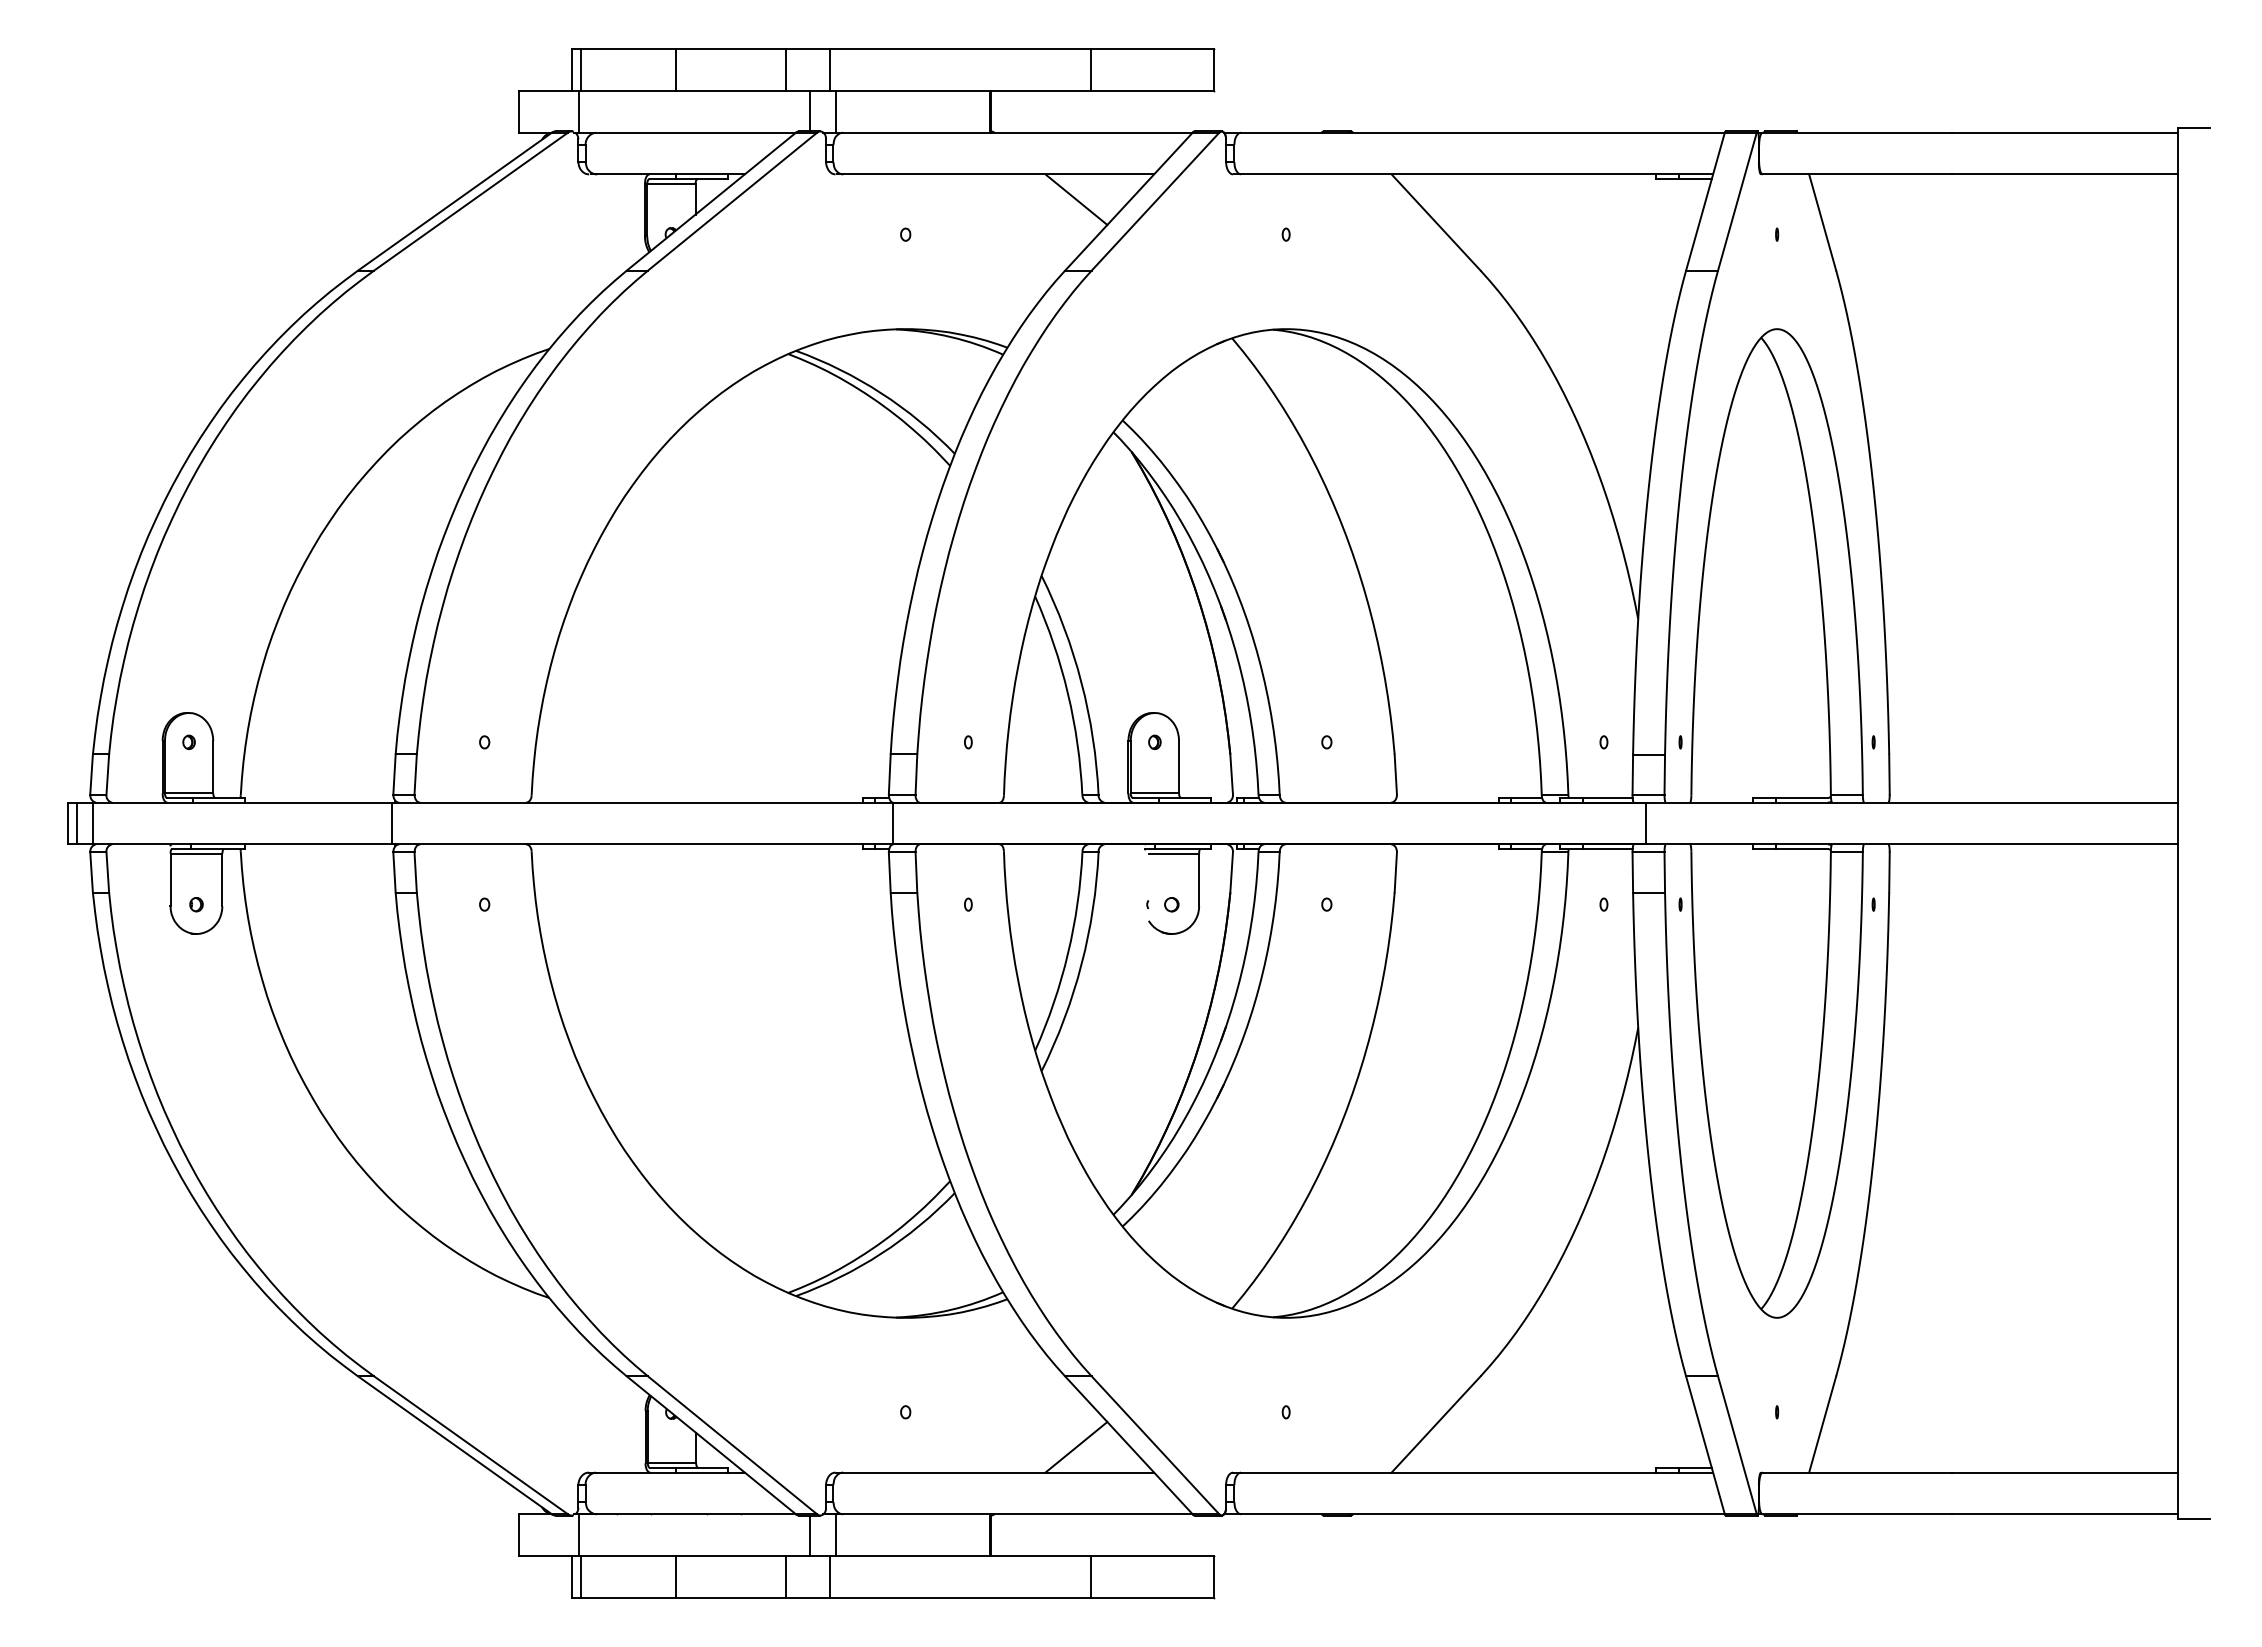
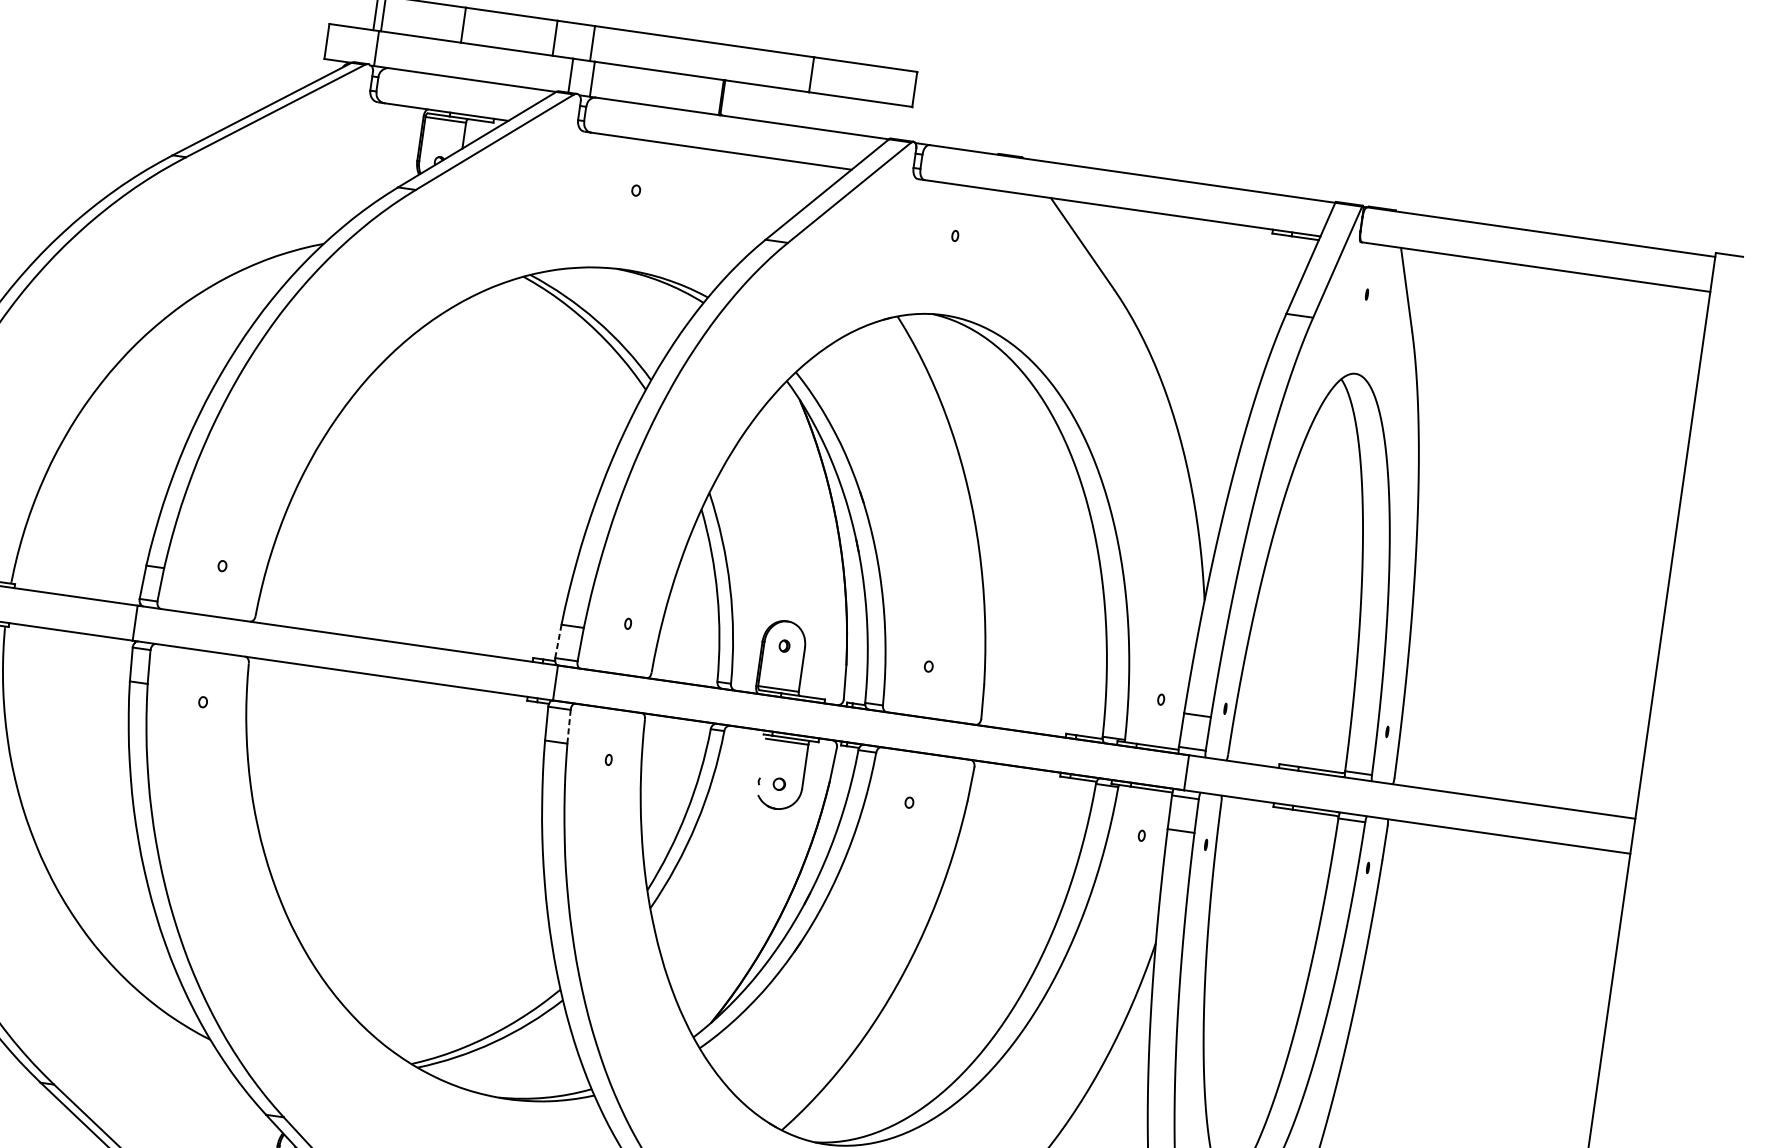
line: (1076, 199) -> (783, 181), removed
line: (889, 774) -> (558, 641), solid -> dashed
line: (916, 872) -> (569, 726), solid -> dashed

